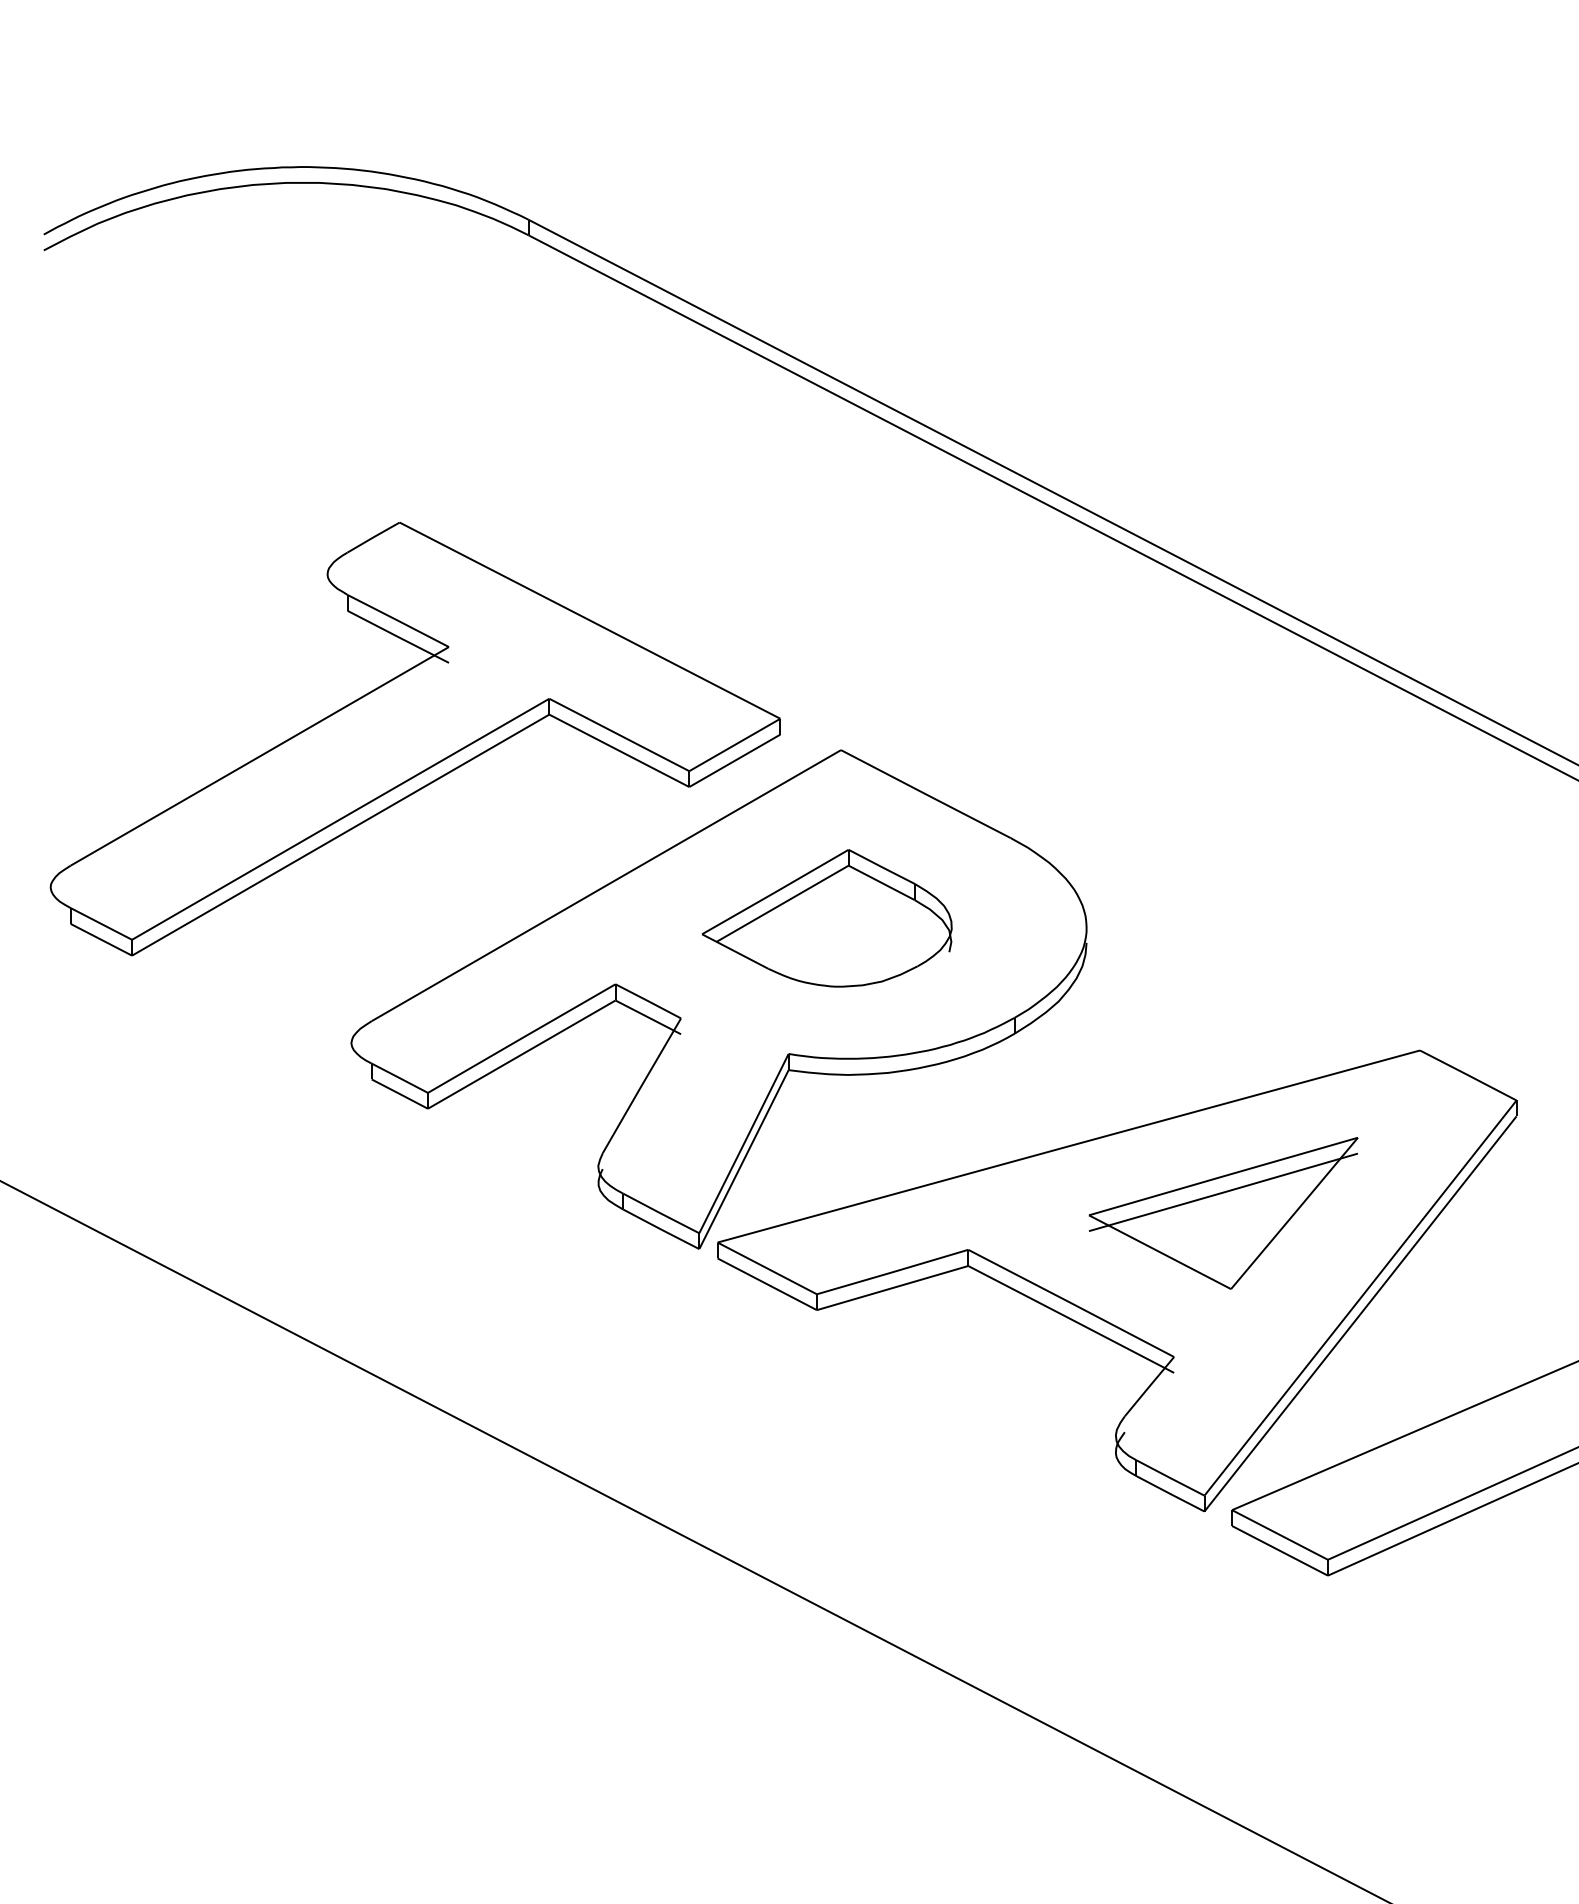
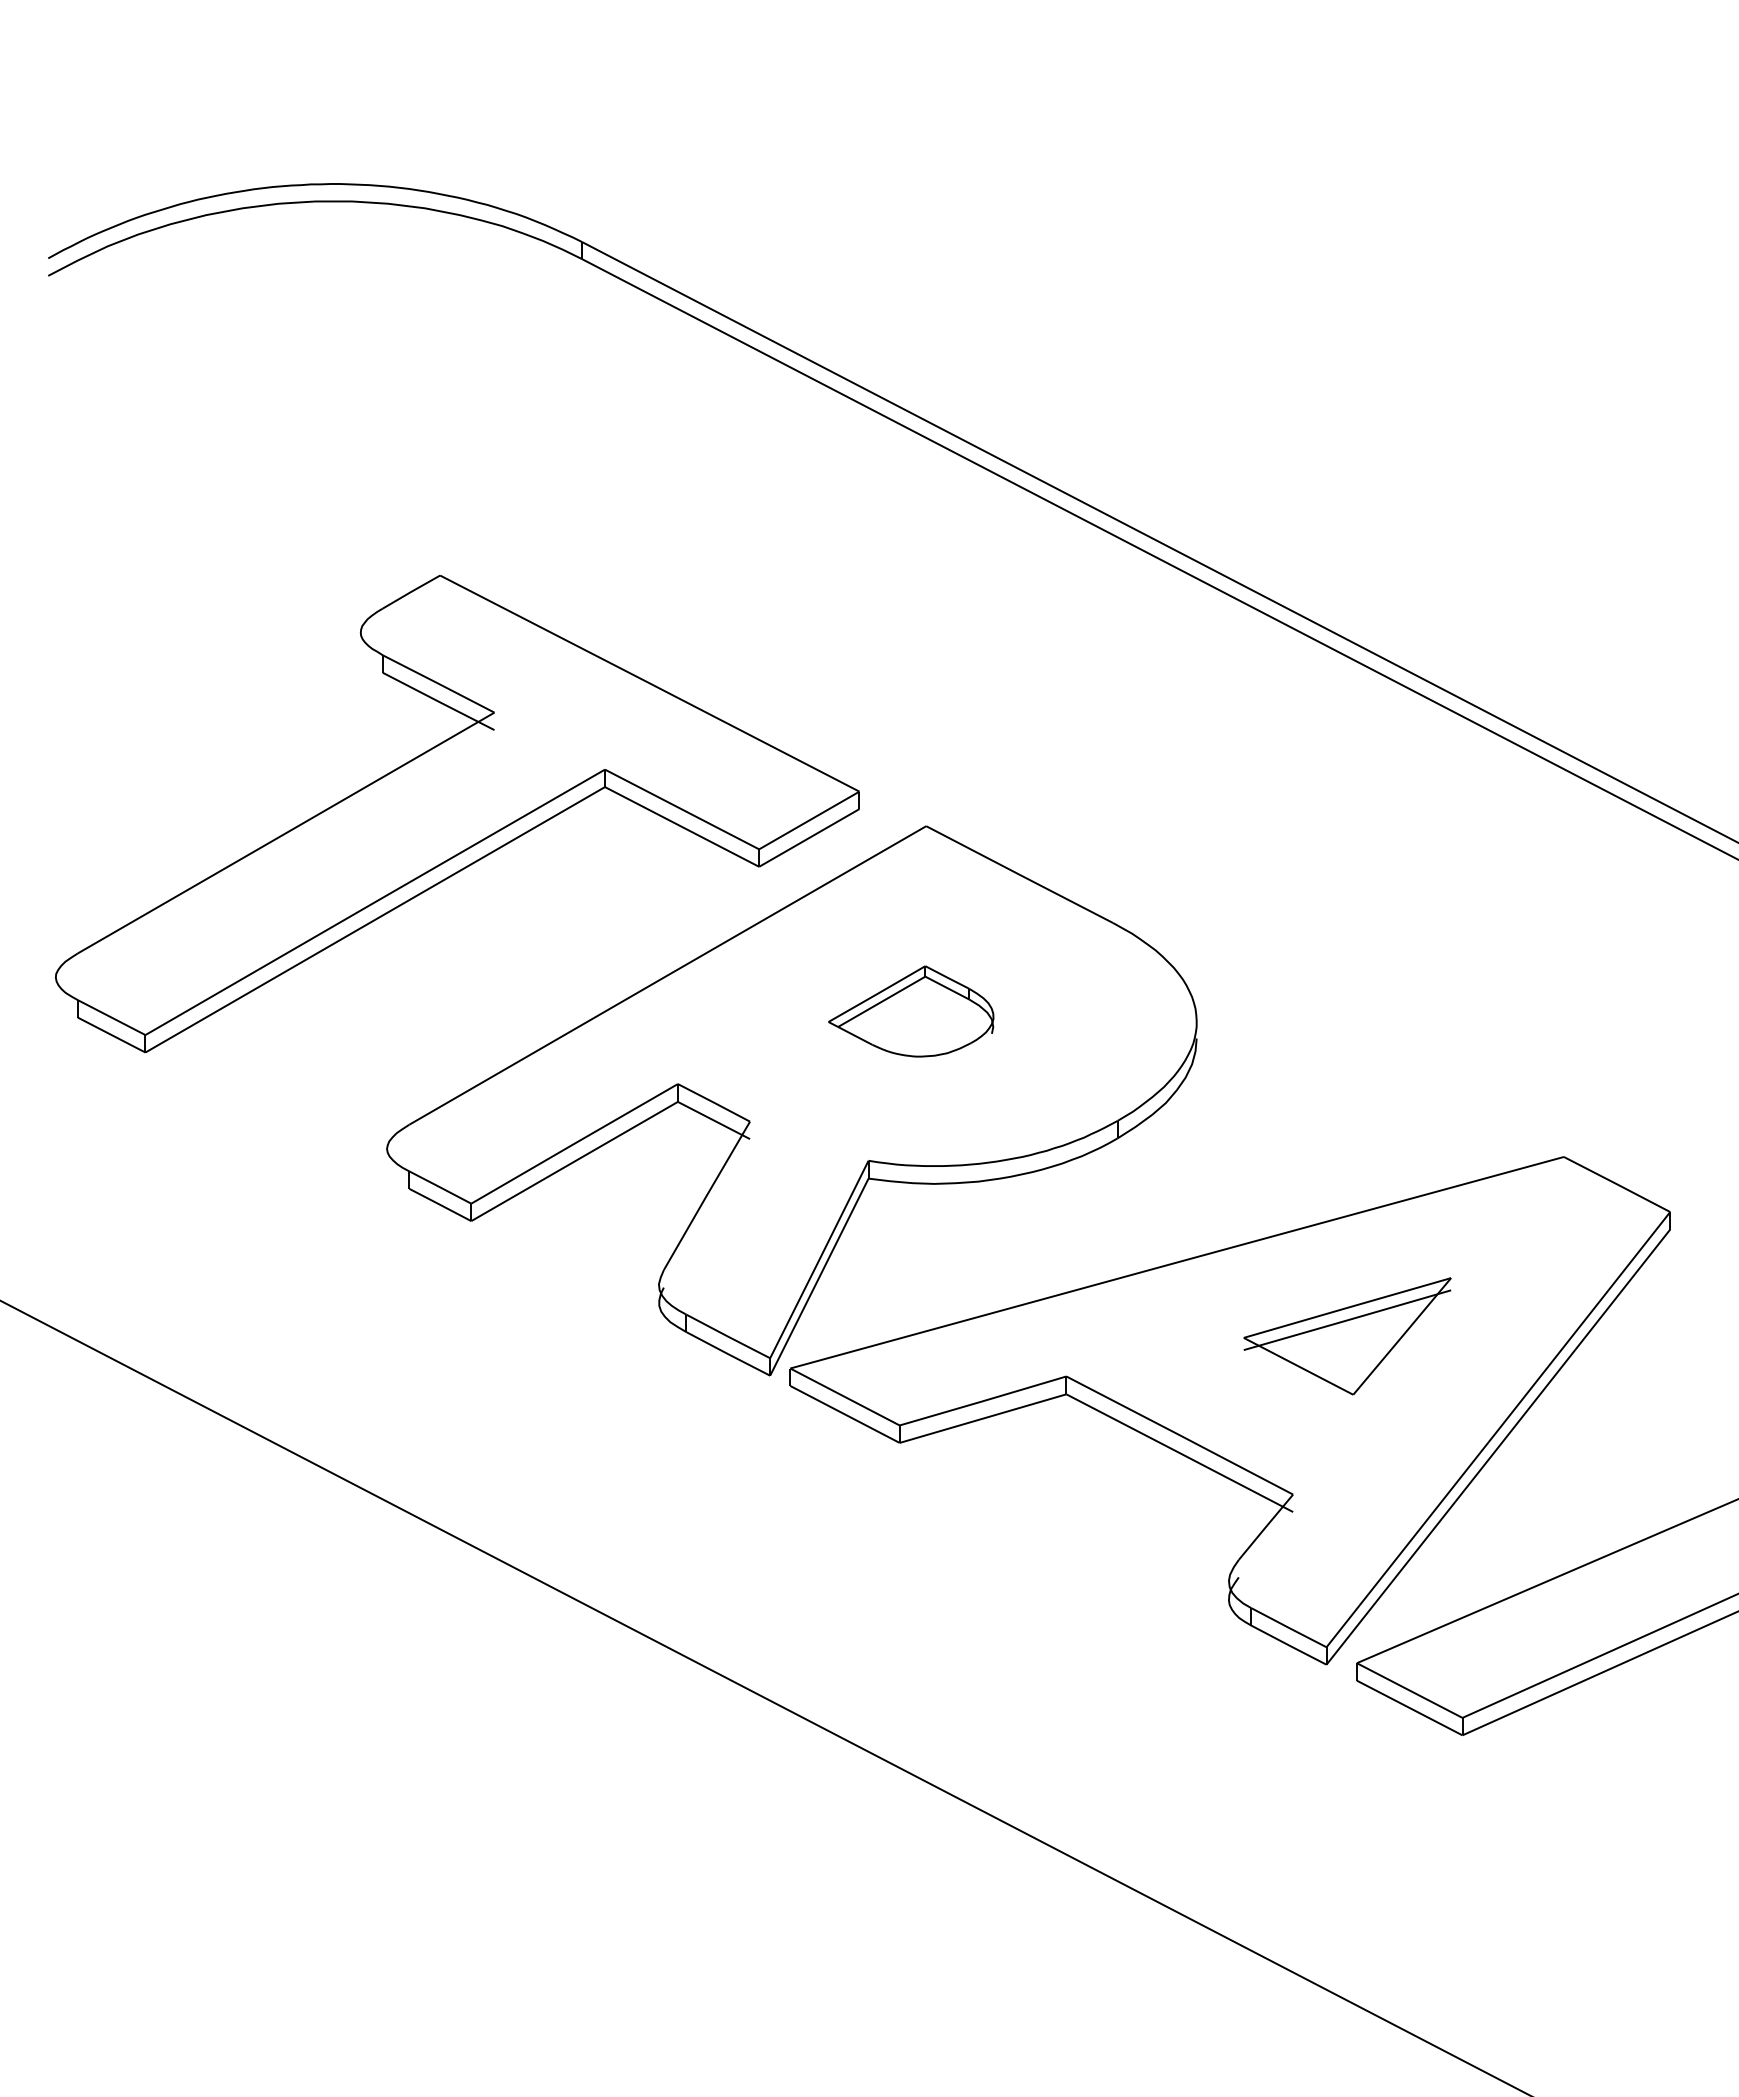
part: (827, 918) -> (911, 1011), size x0.6
part: (1223, 1213) -> (1347, 1336), size x0.7

